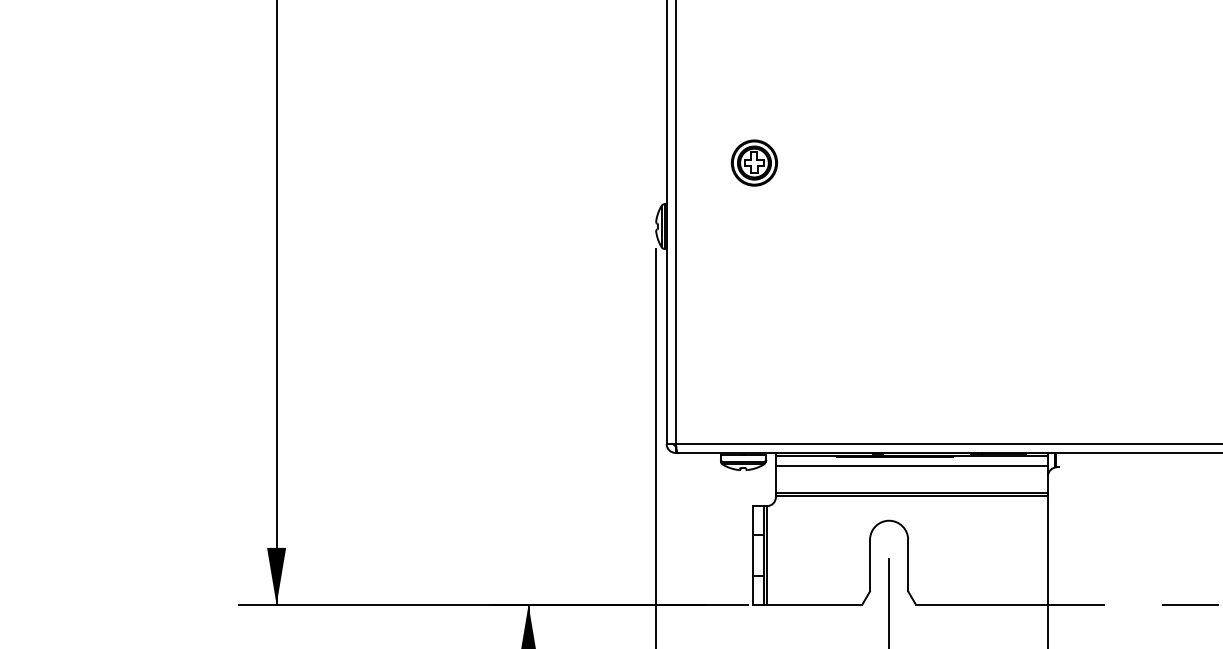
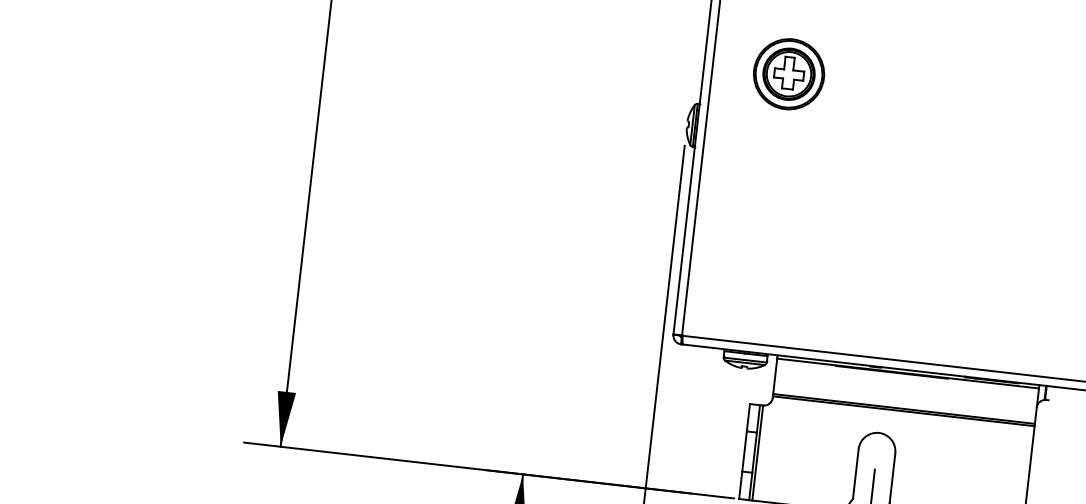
part: (753, 162) -> (787, 73), size x1.6
line: (911, 466) -> (906, 383), removed

